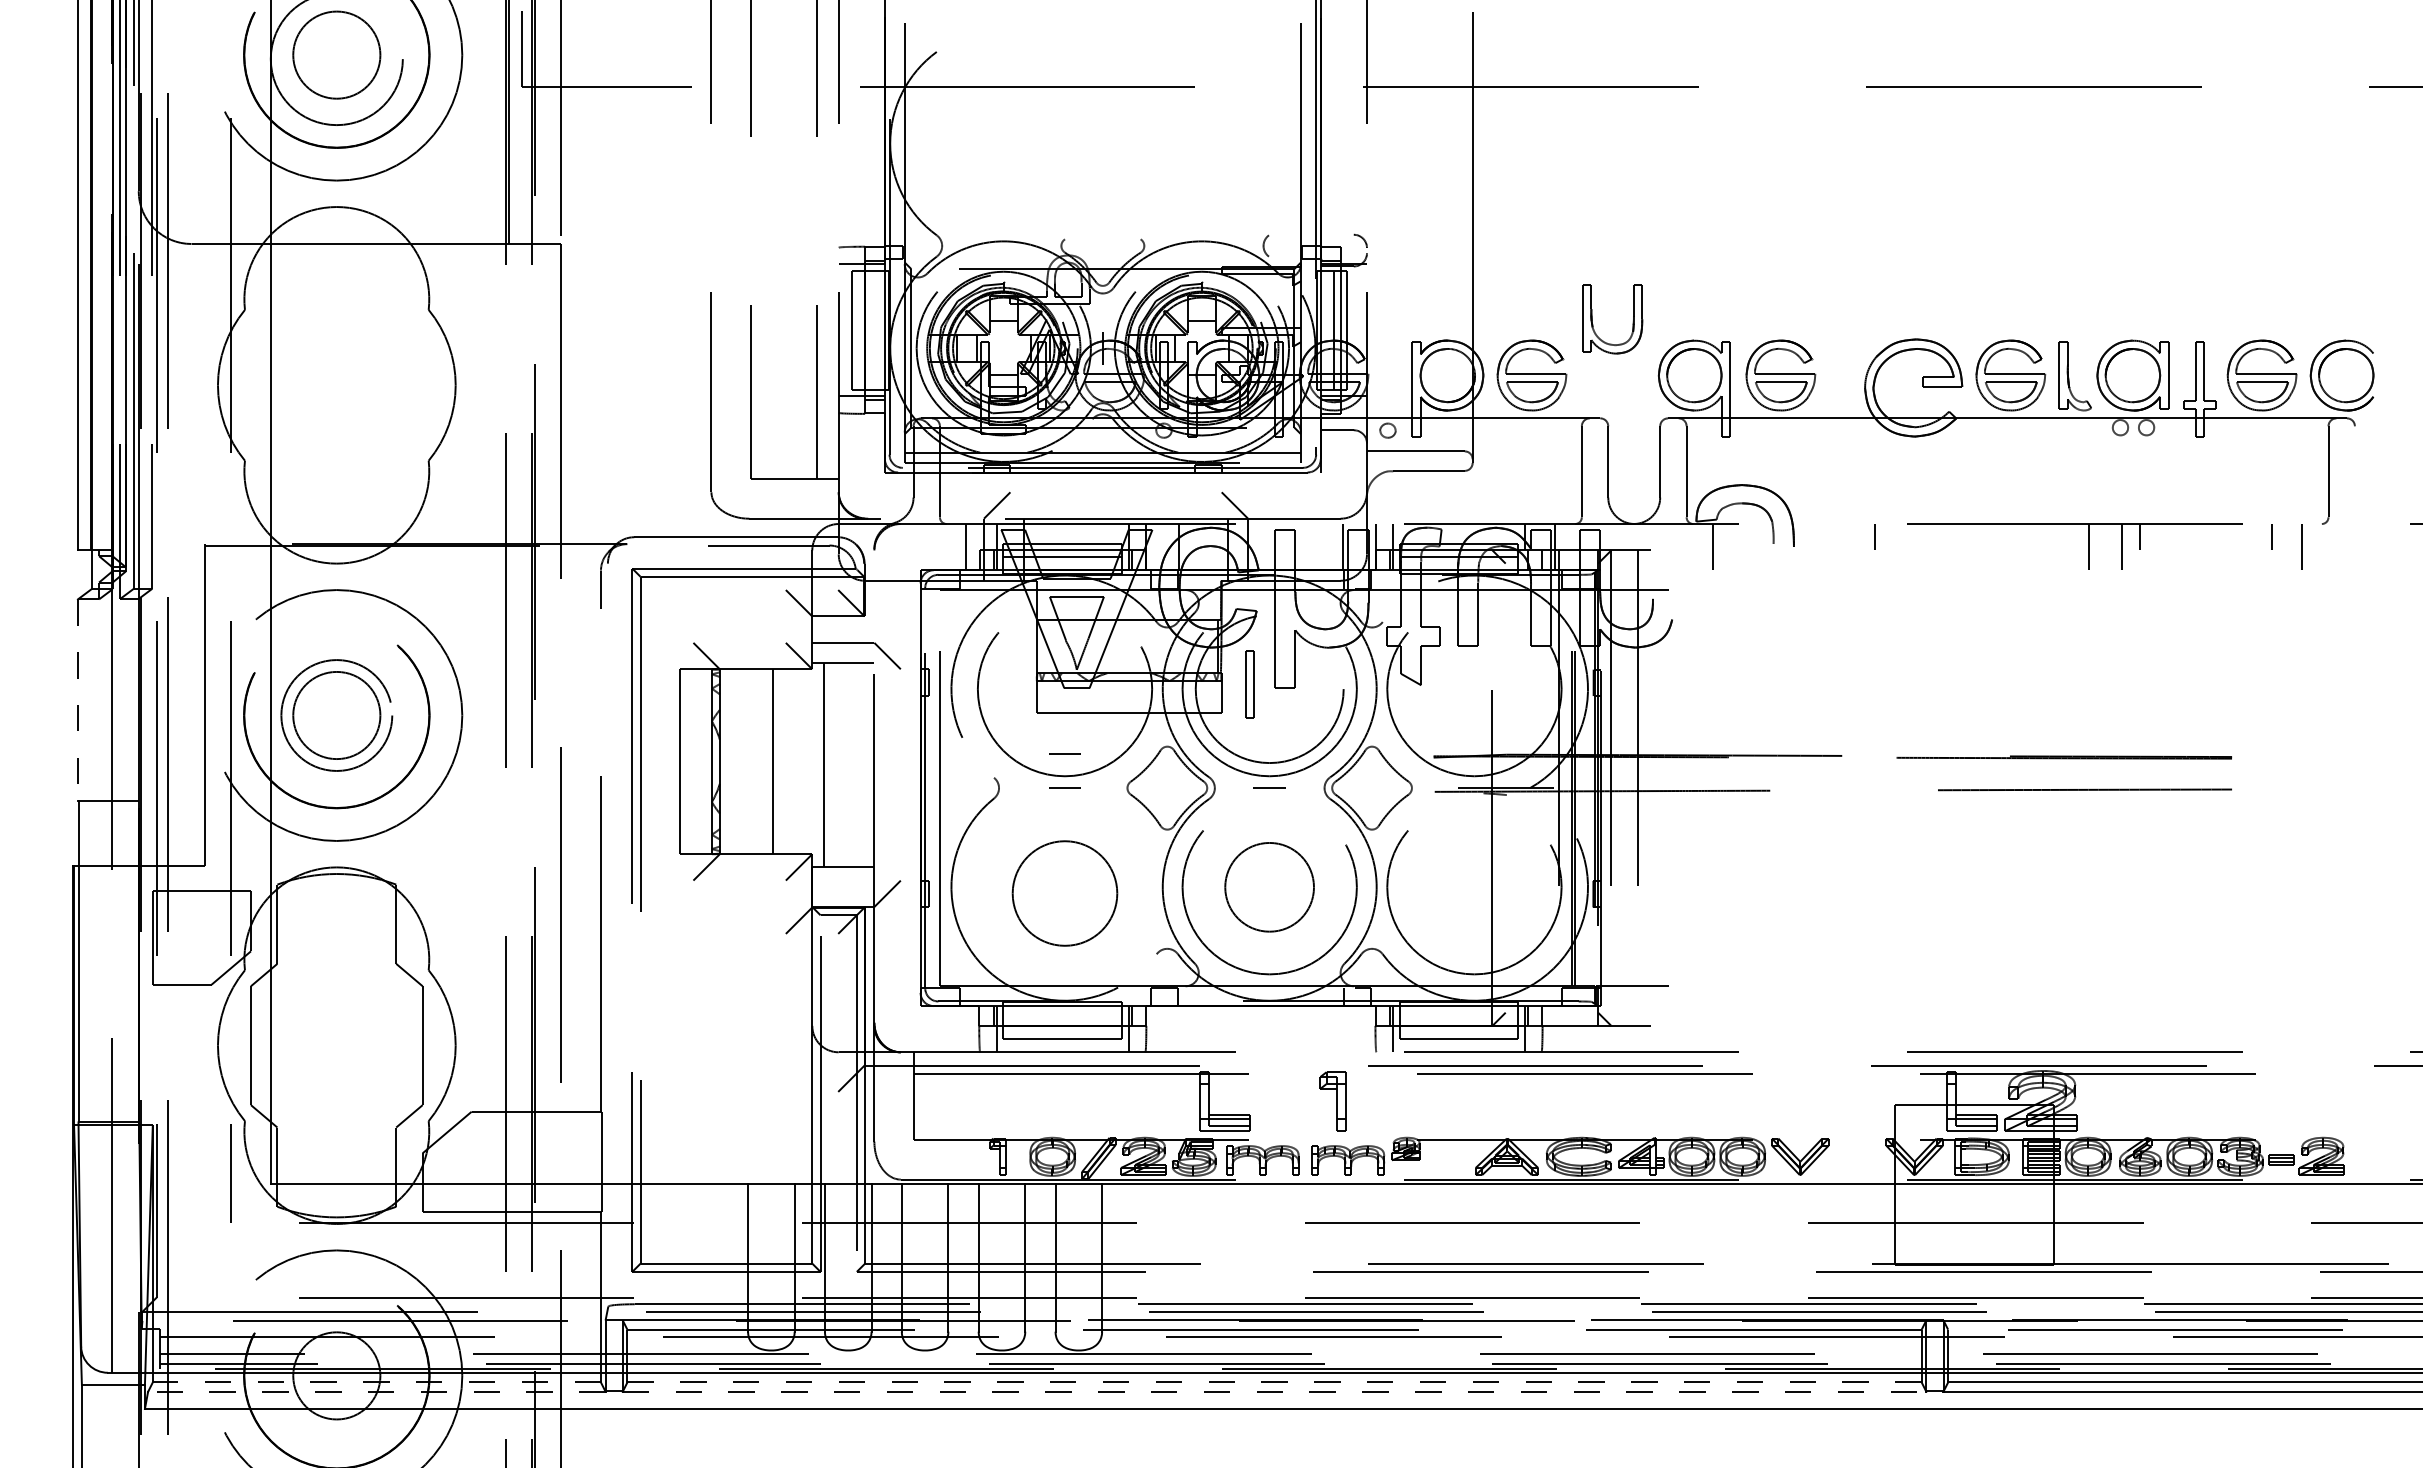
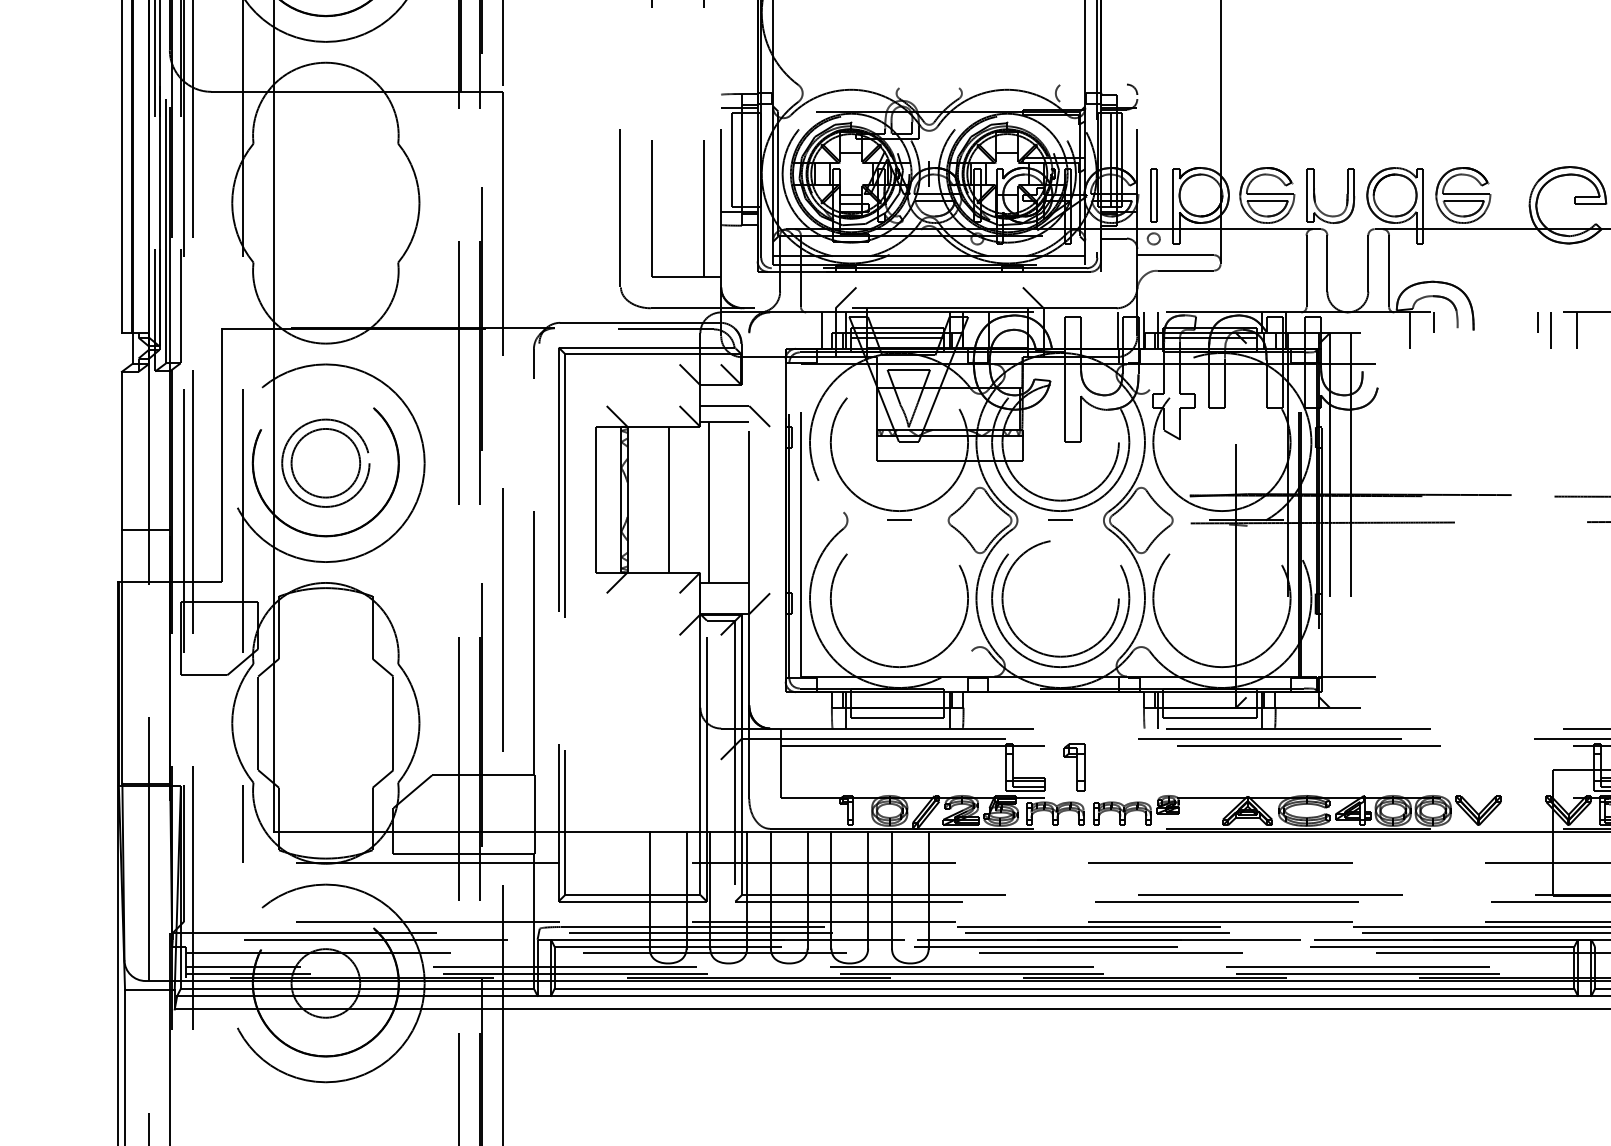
part: (1593, 324) -> (1315, 200), moved
line: (1743, 537) -> (1433, 323), added
line: (1892, 547) -> (1551, 330), added
line: (1925, 547) -> (1577, 330), added
part: (1249, 684) -> (1153, 195), moved
line: (77, 700) -> (121, 451), dashed -> solid
line: (1064, 753) -> (899, 493), removed
circle: (1269, 887) -> (1060, 598), size x1.67
circle: (1064, 902) -> (899, 610), size x1.67
part: (1332, 1101) -> (1073, 767), moved
line: (376, 1382) -> (357, 988), dashed -> solid
line: (1274, 1382) -> (1064, 988), dashed -> solid
line: (376, 1391) -> (357, 995), dashed -> solid
line: (1274, 1391) -> (1064, 995), dashed -> solid

